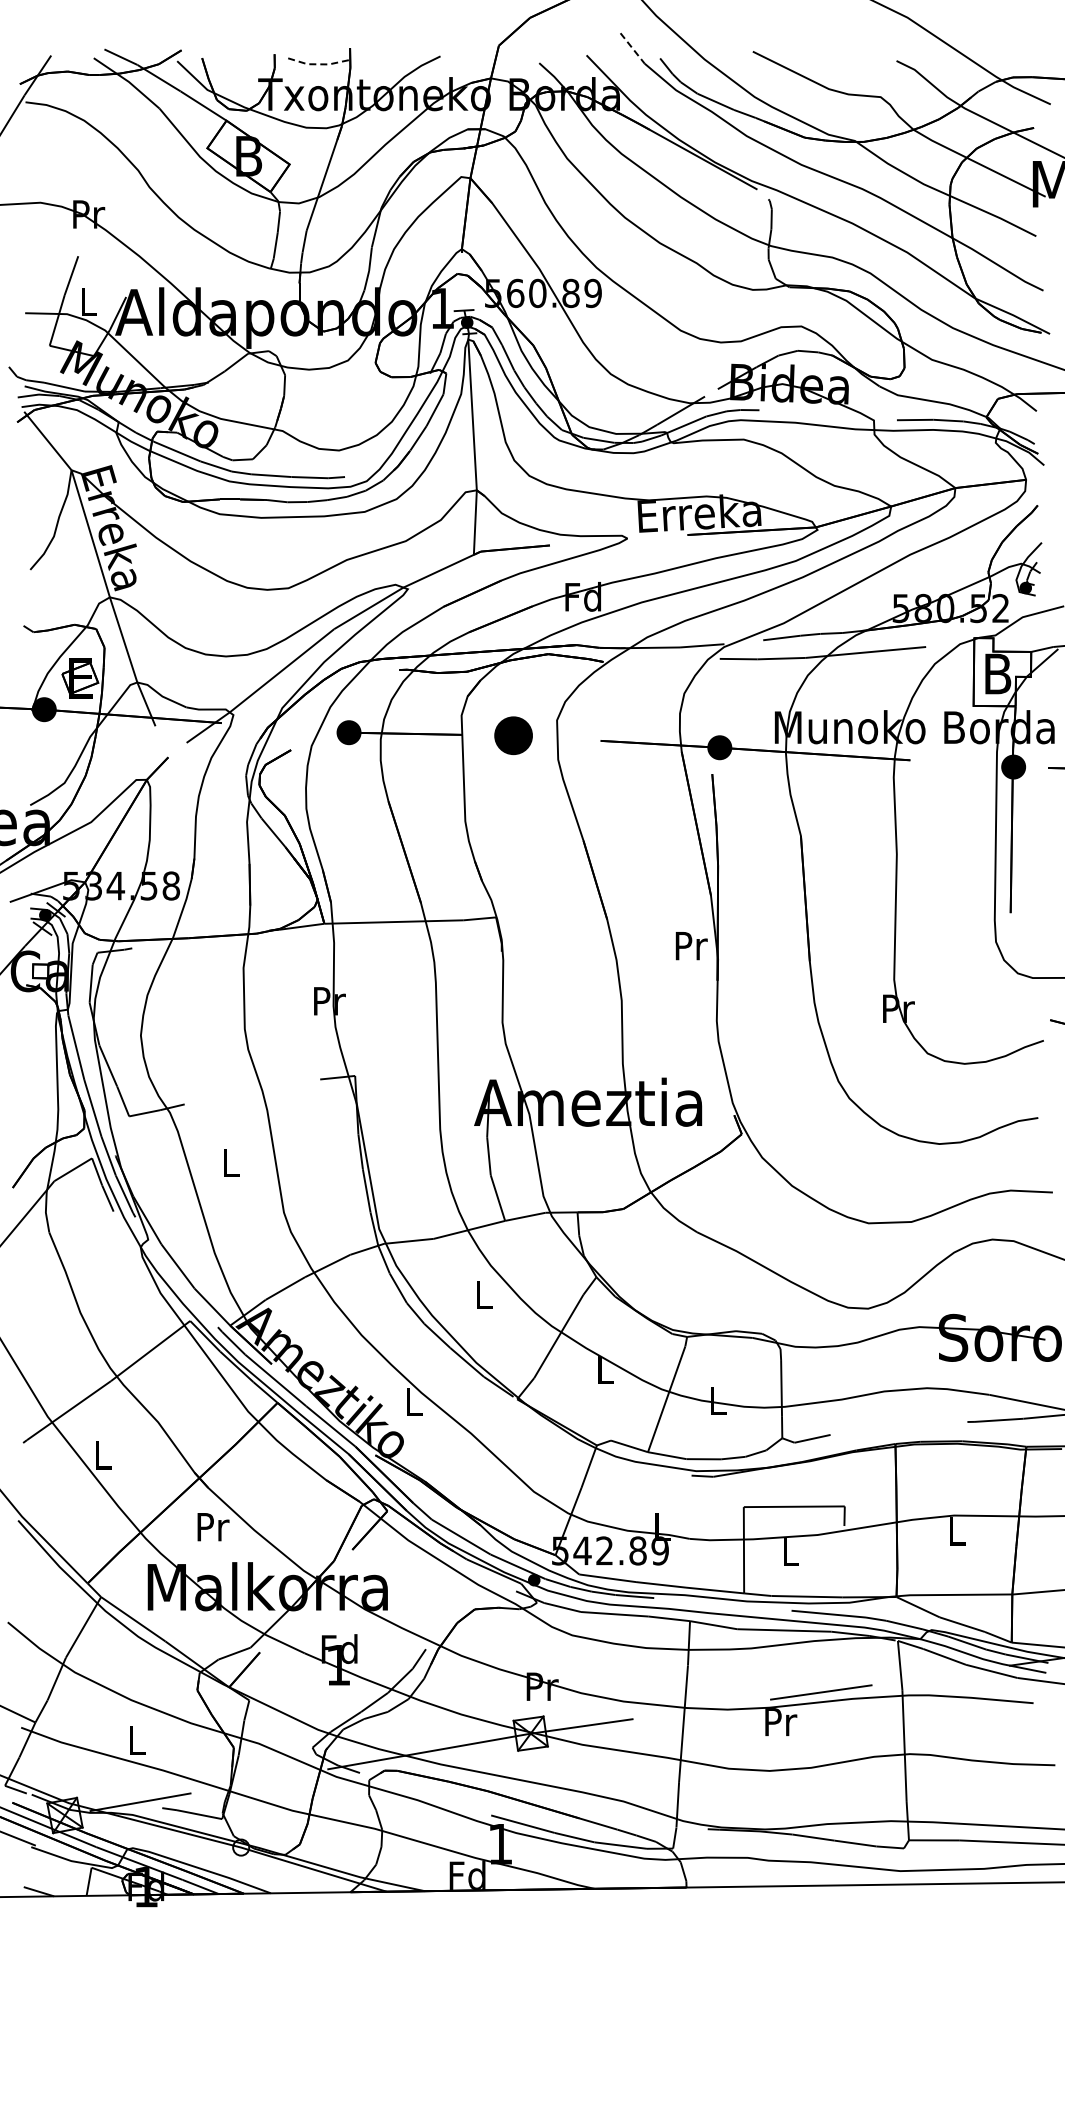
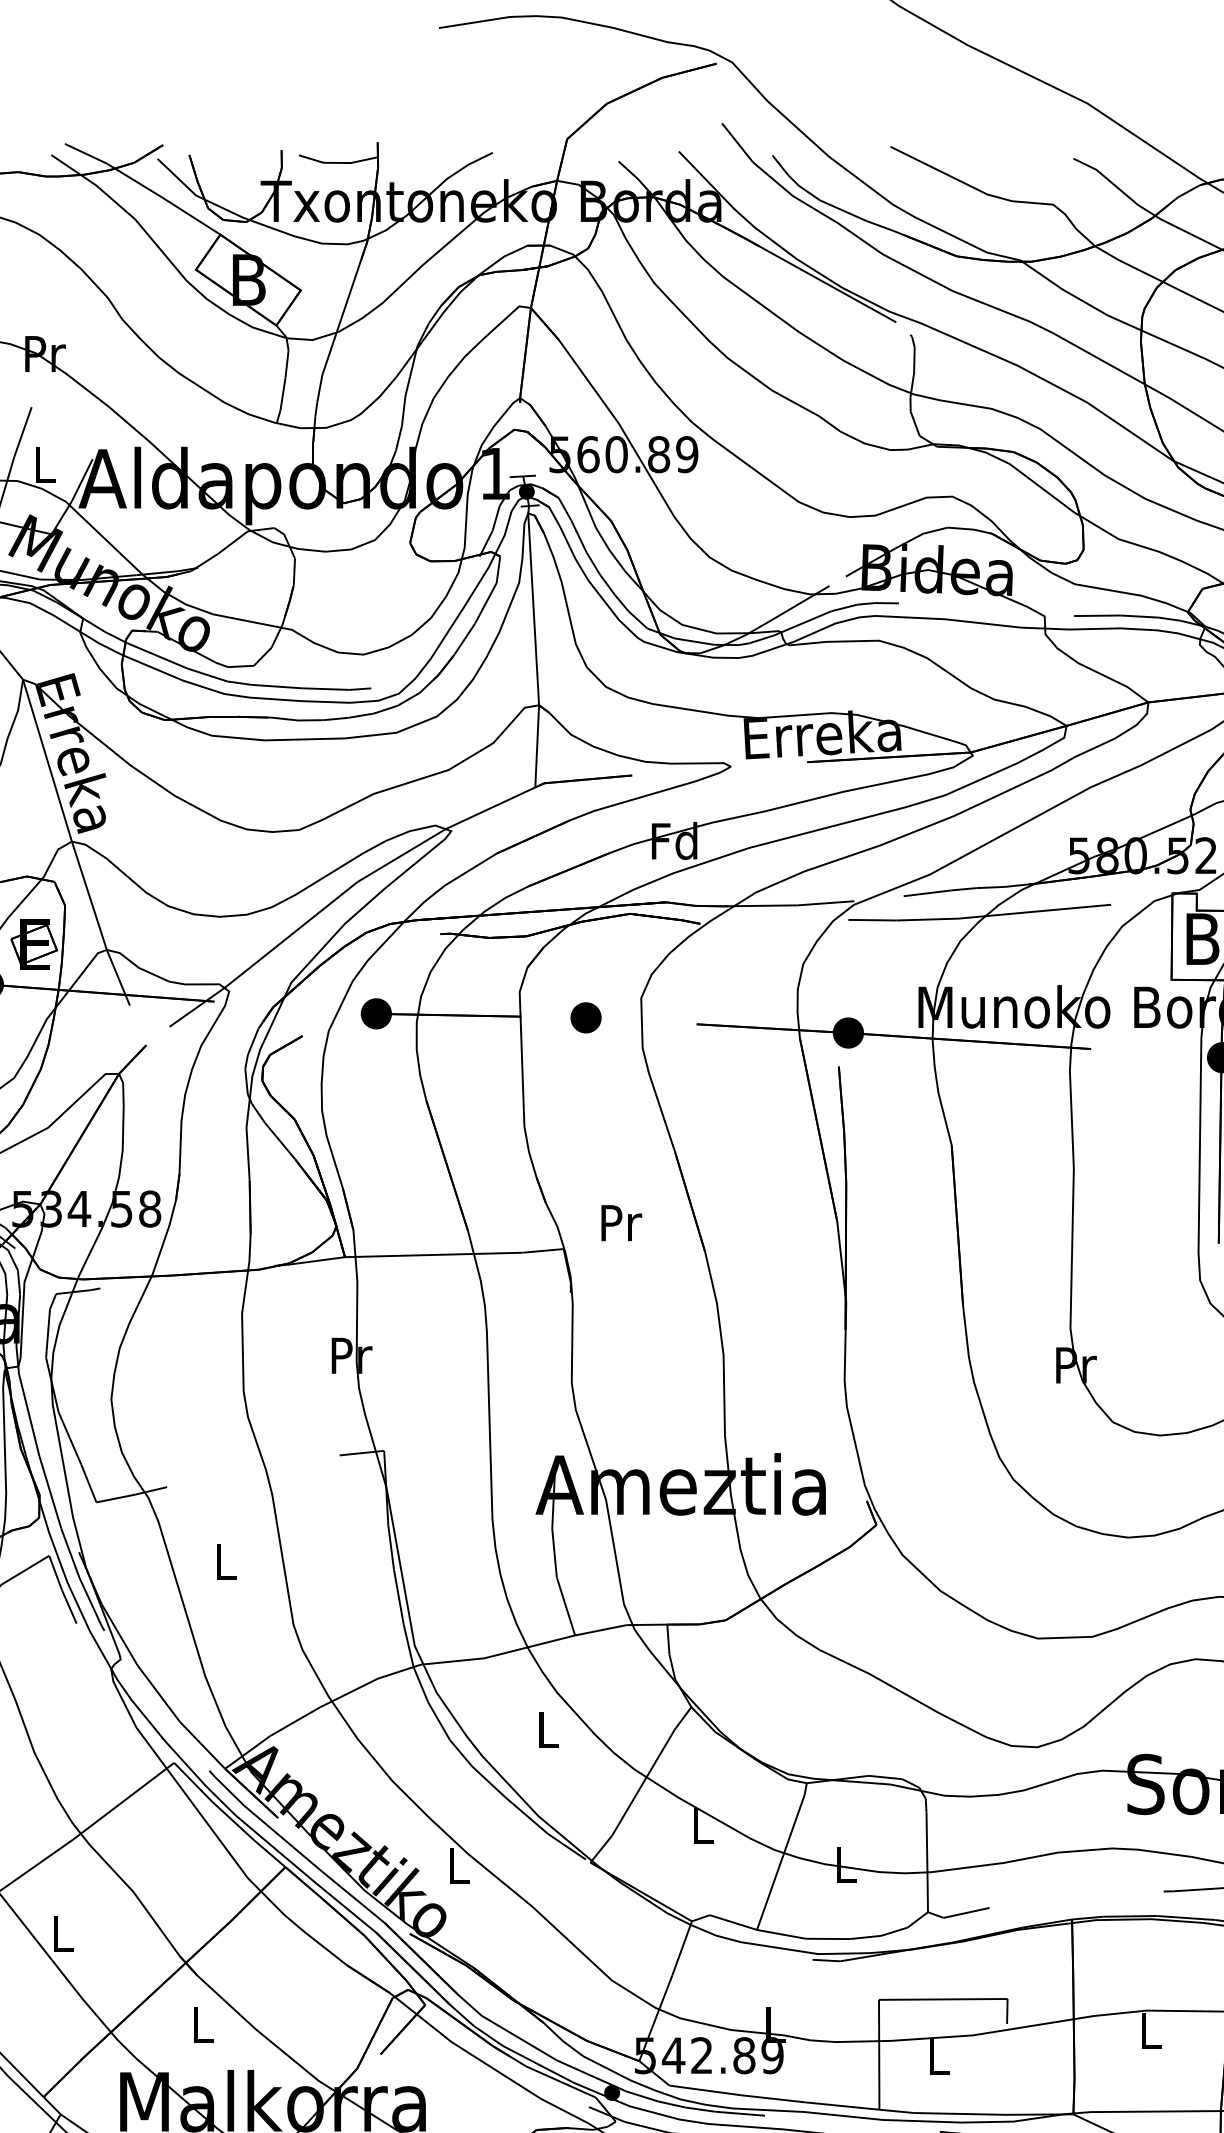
line: (632, 48) -> (737, 142), dashed -> solid
line: (319, 64) -> (338, 163), dashed -> solid
part: (513, 735) -> (585, 1017), size x0.62
text: (691, 946) -> (621, 1223), moved
text: (213, 1527) -> (203, 2025), Pr -> L

